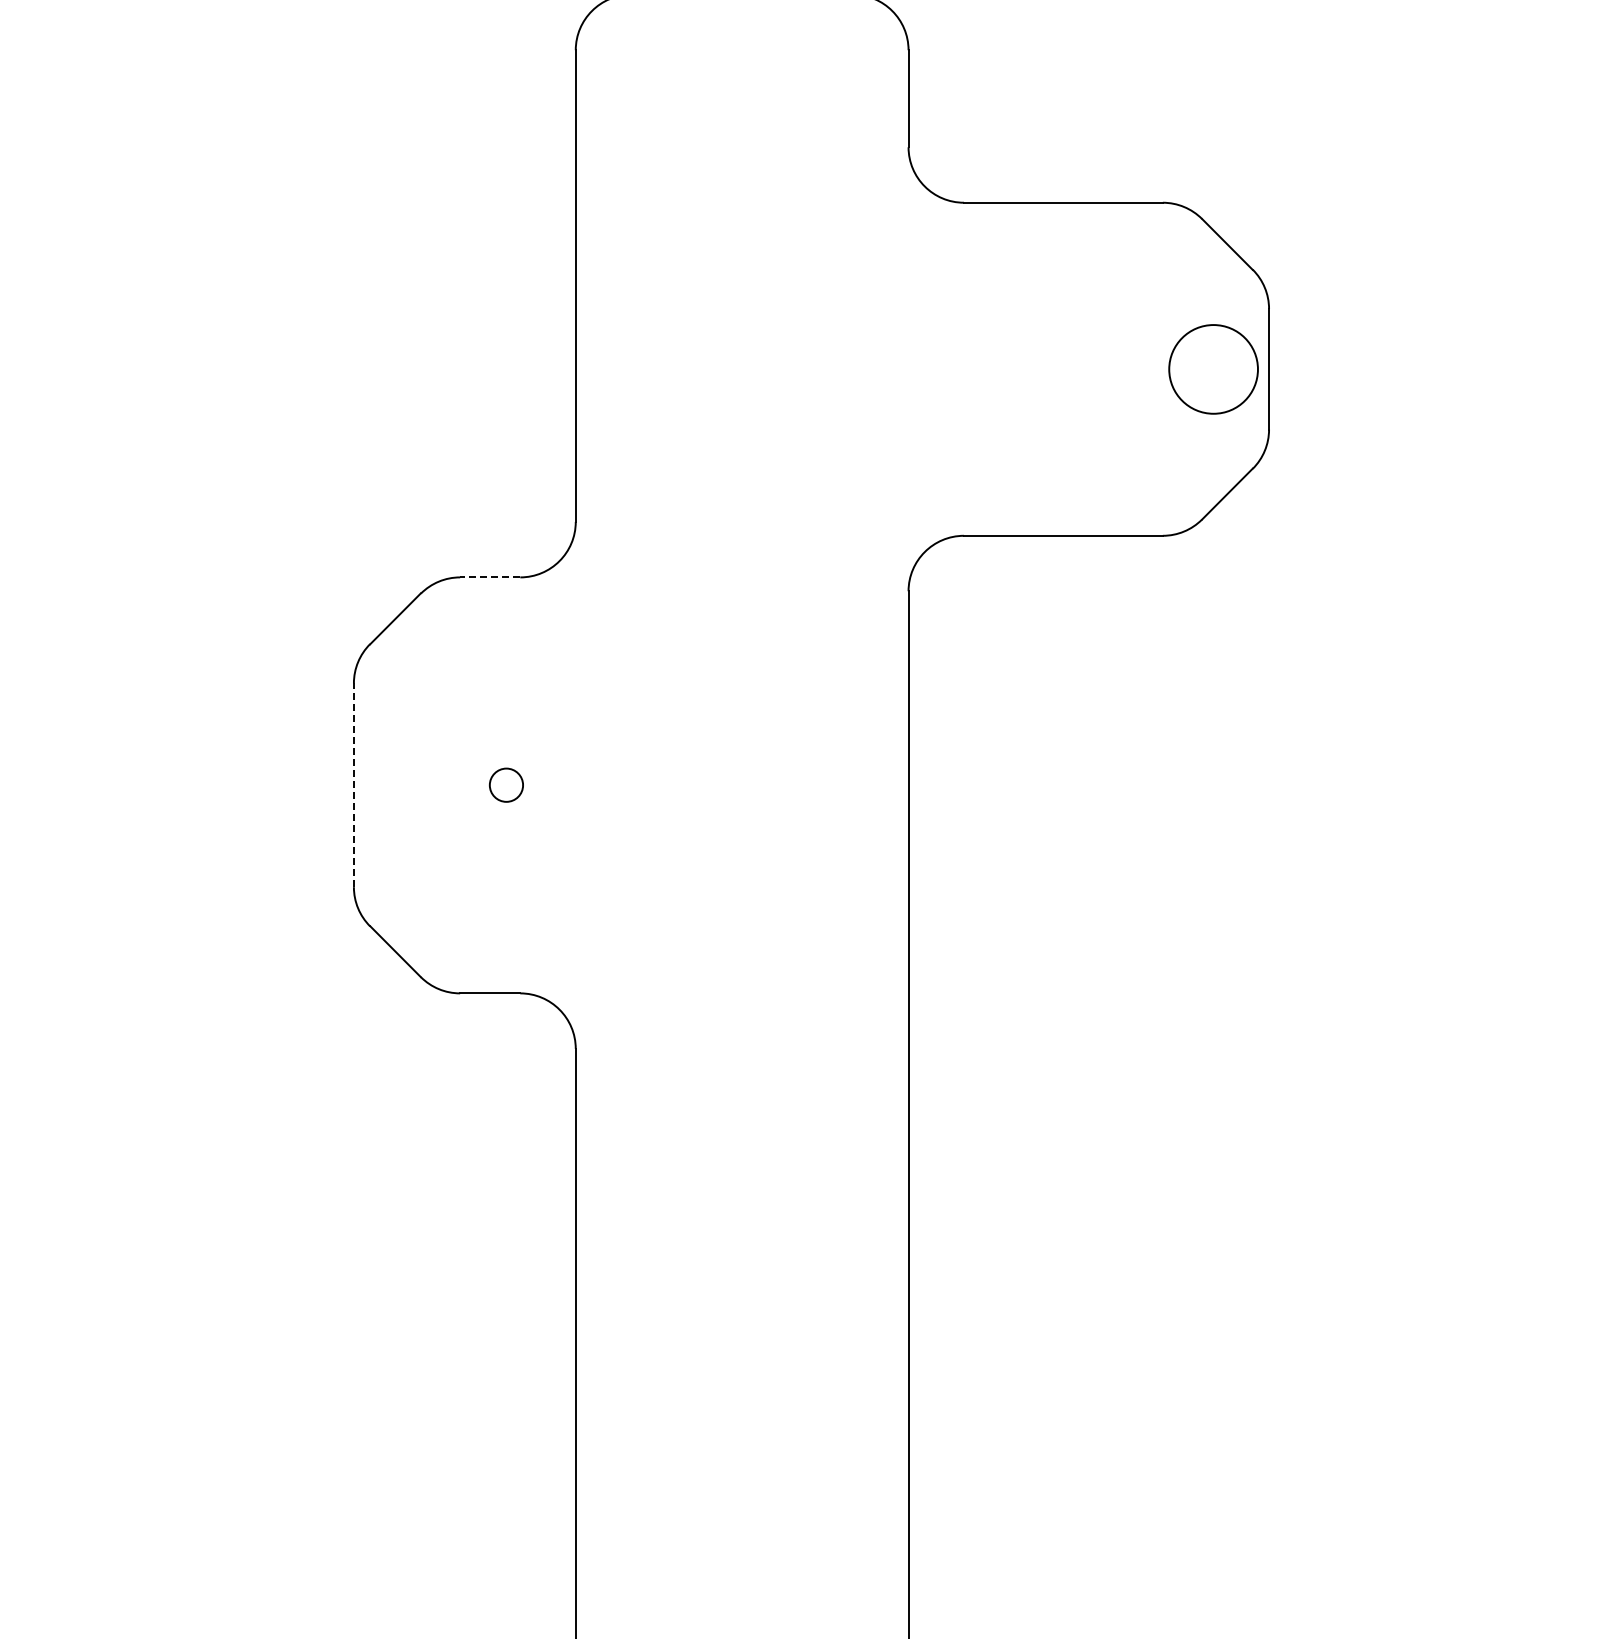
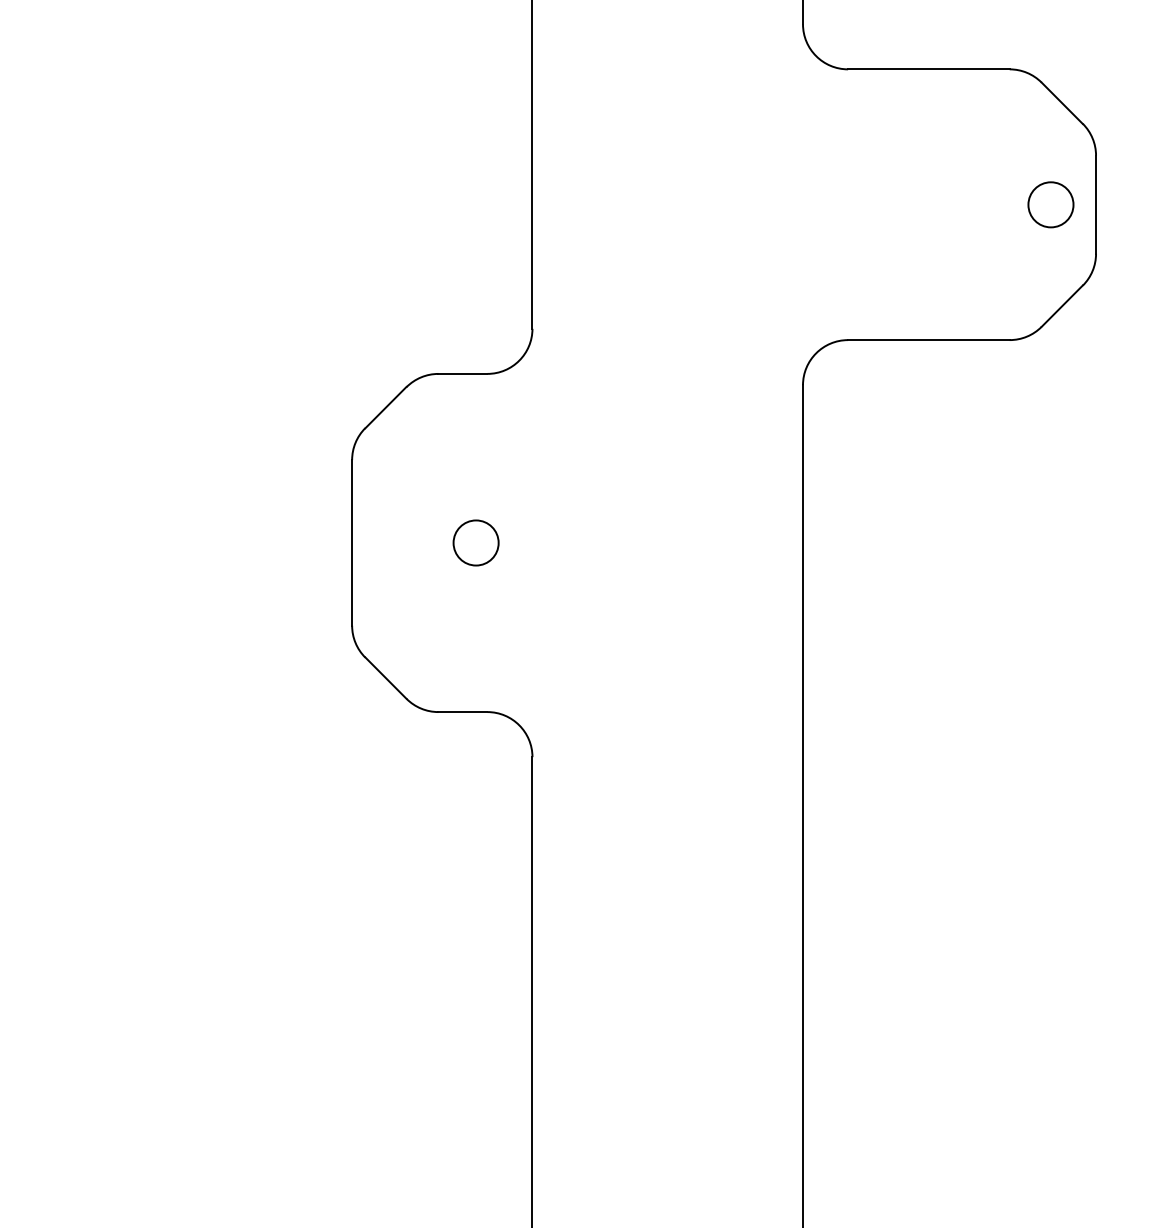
circle: (1213, 369) -> (1050, 204), size x0.62
line: (489, 577) -> (462, 373), dashed -> solid
circle: (506, 784) -> (476, 542), size x1.67
line: (353, 785) -> (351, 543), dashed -> solid

